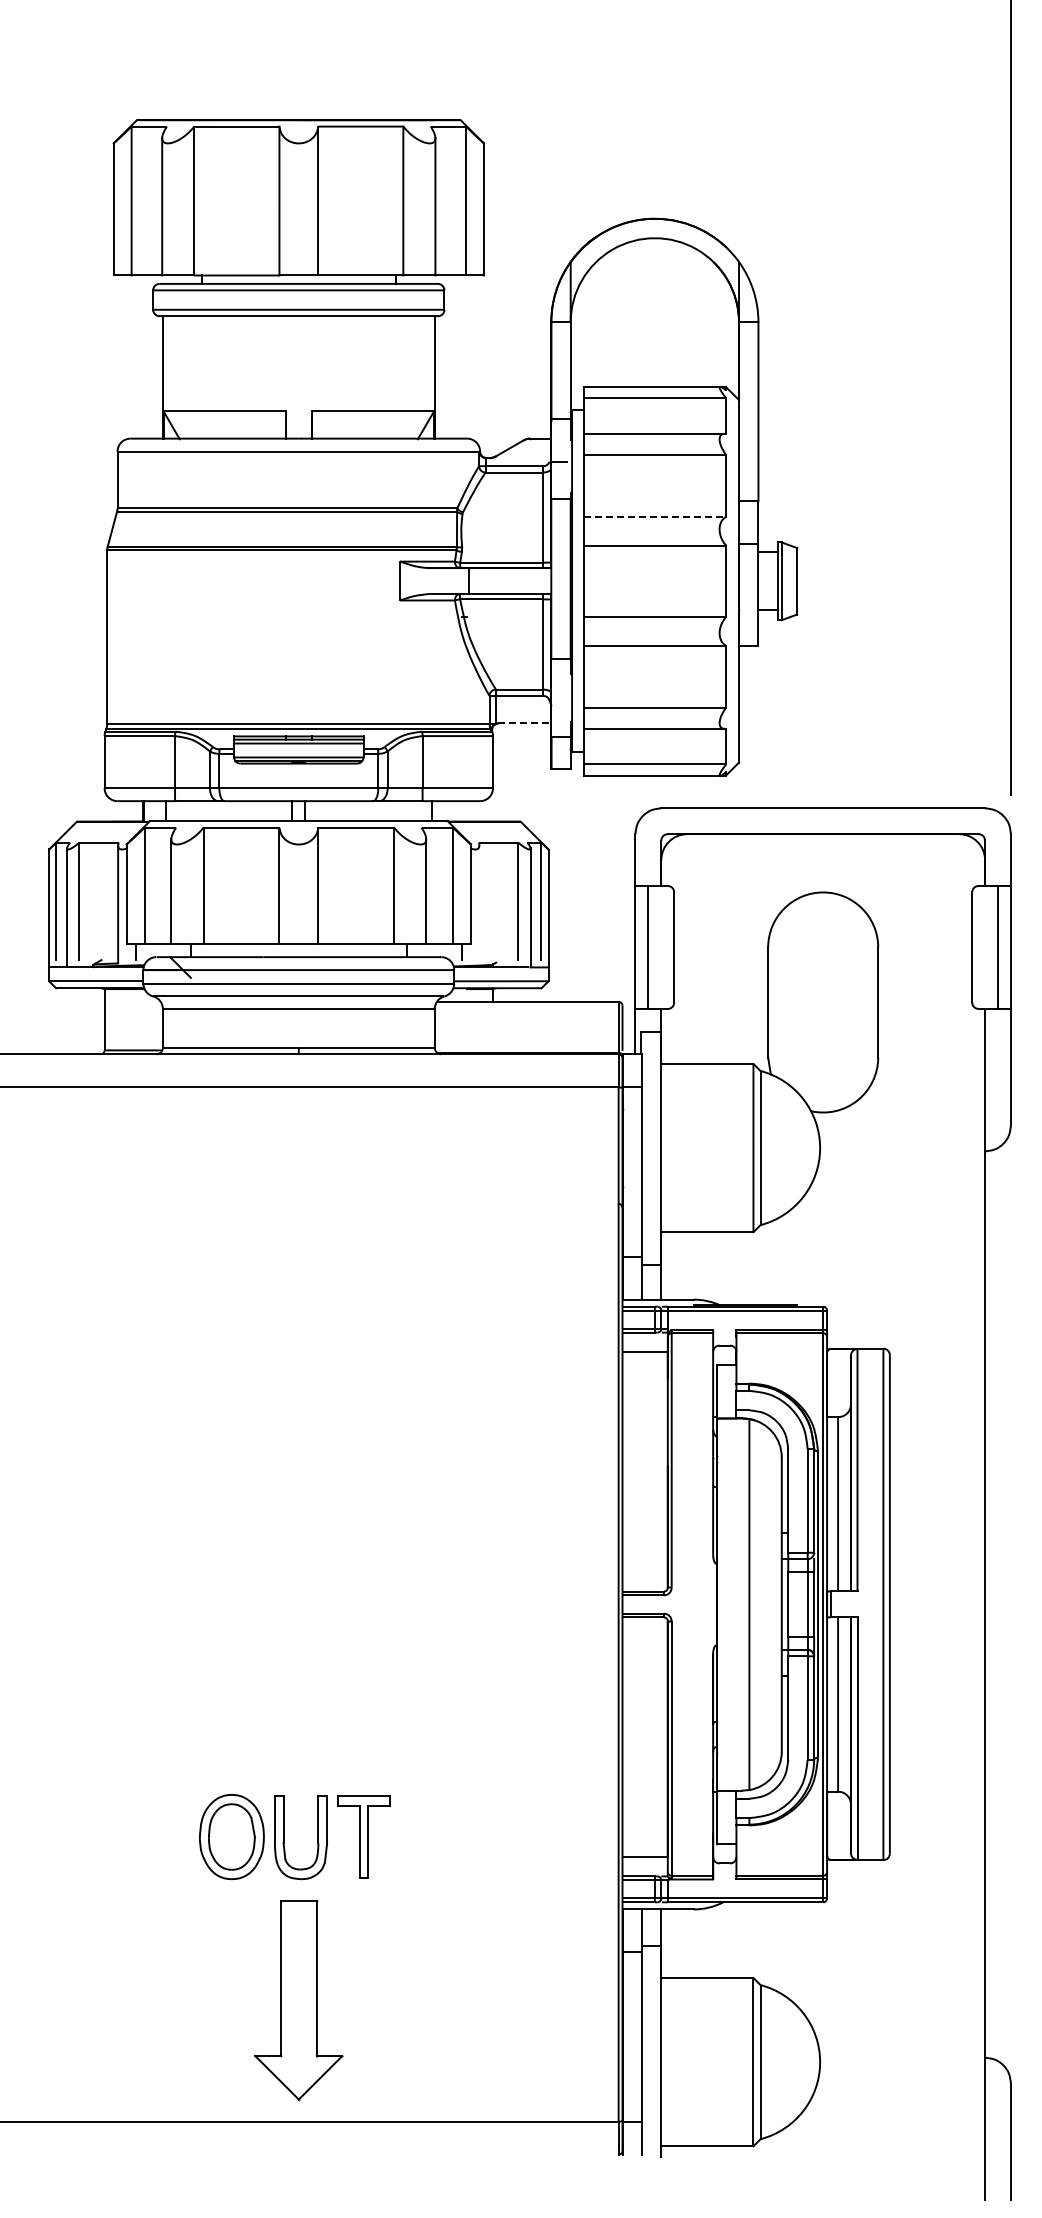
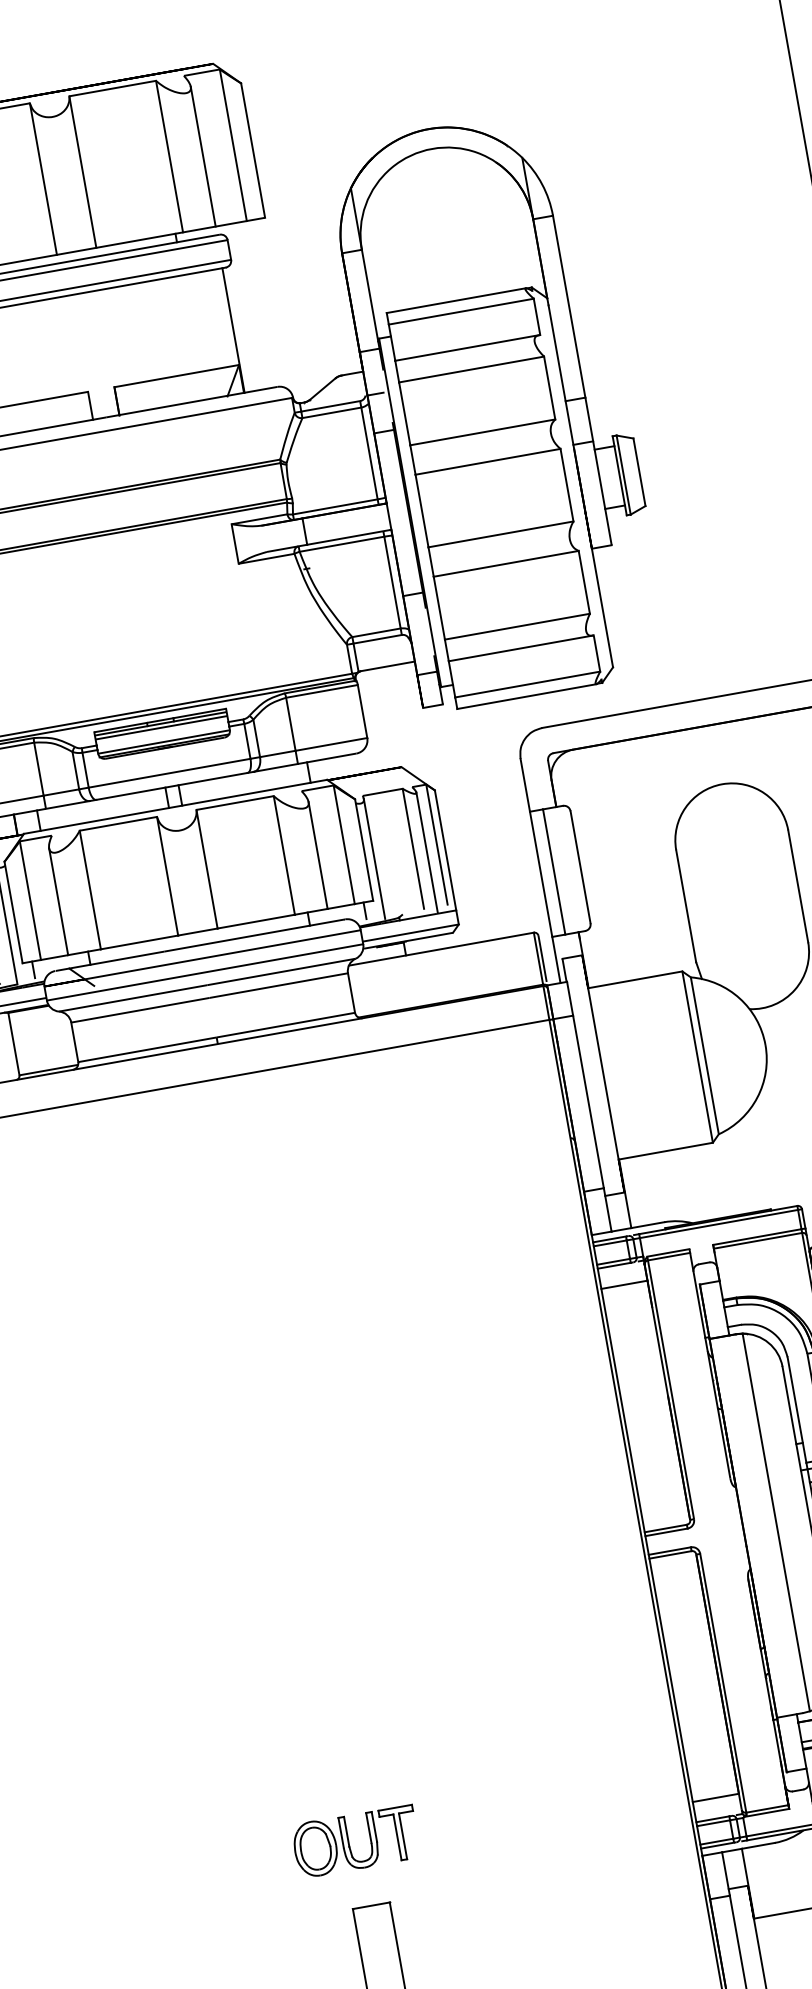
line: (655, 516) -> (483, 432), dashed -> solid
line: (524, 723) -> (387, 666), dashed -> solid
line: (479, 904) -> (374, 858), added
part: (294, 1836) -> (355, 1841), size x0.62

